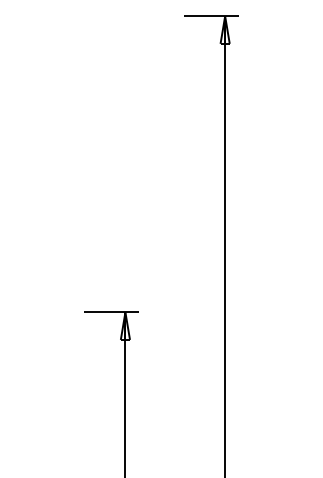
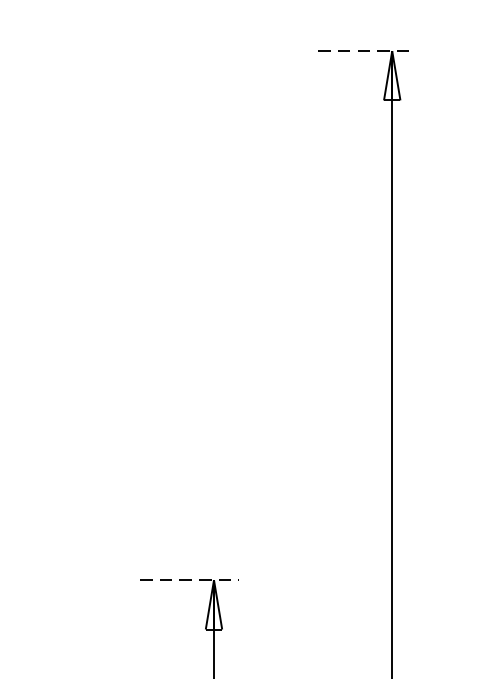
line: (211, 16) -> (367, 51), solid -> dashed
line: (111, 312) -> (189, 580), solid -> dashed

